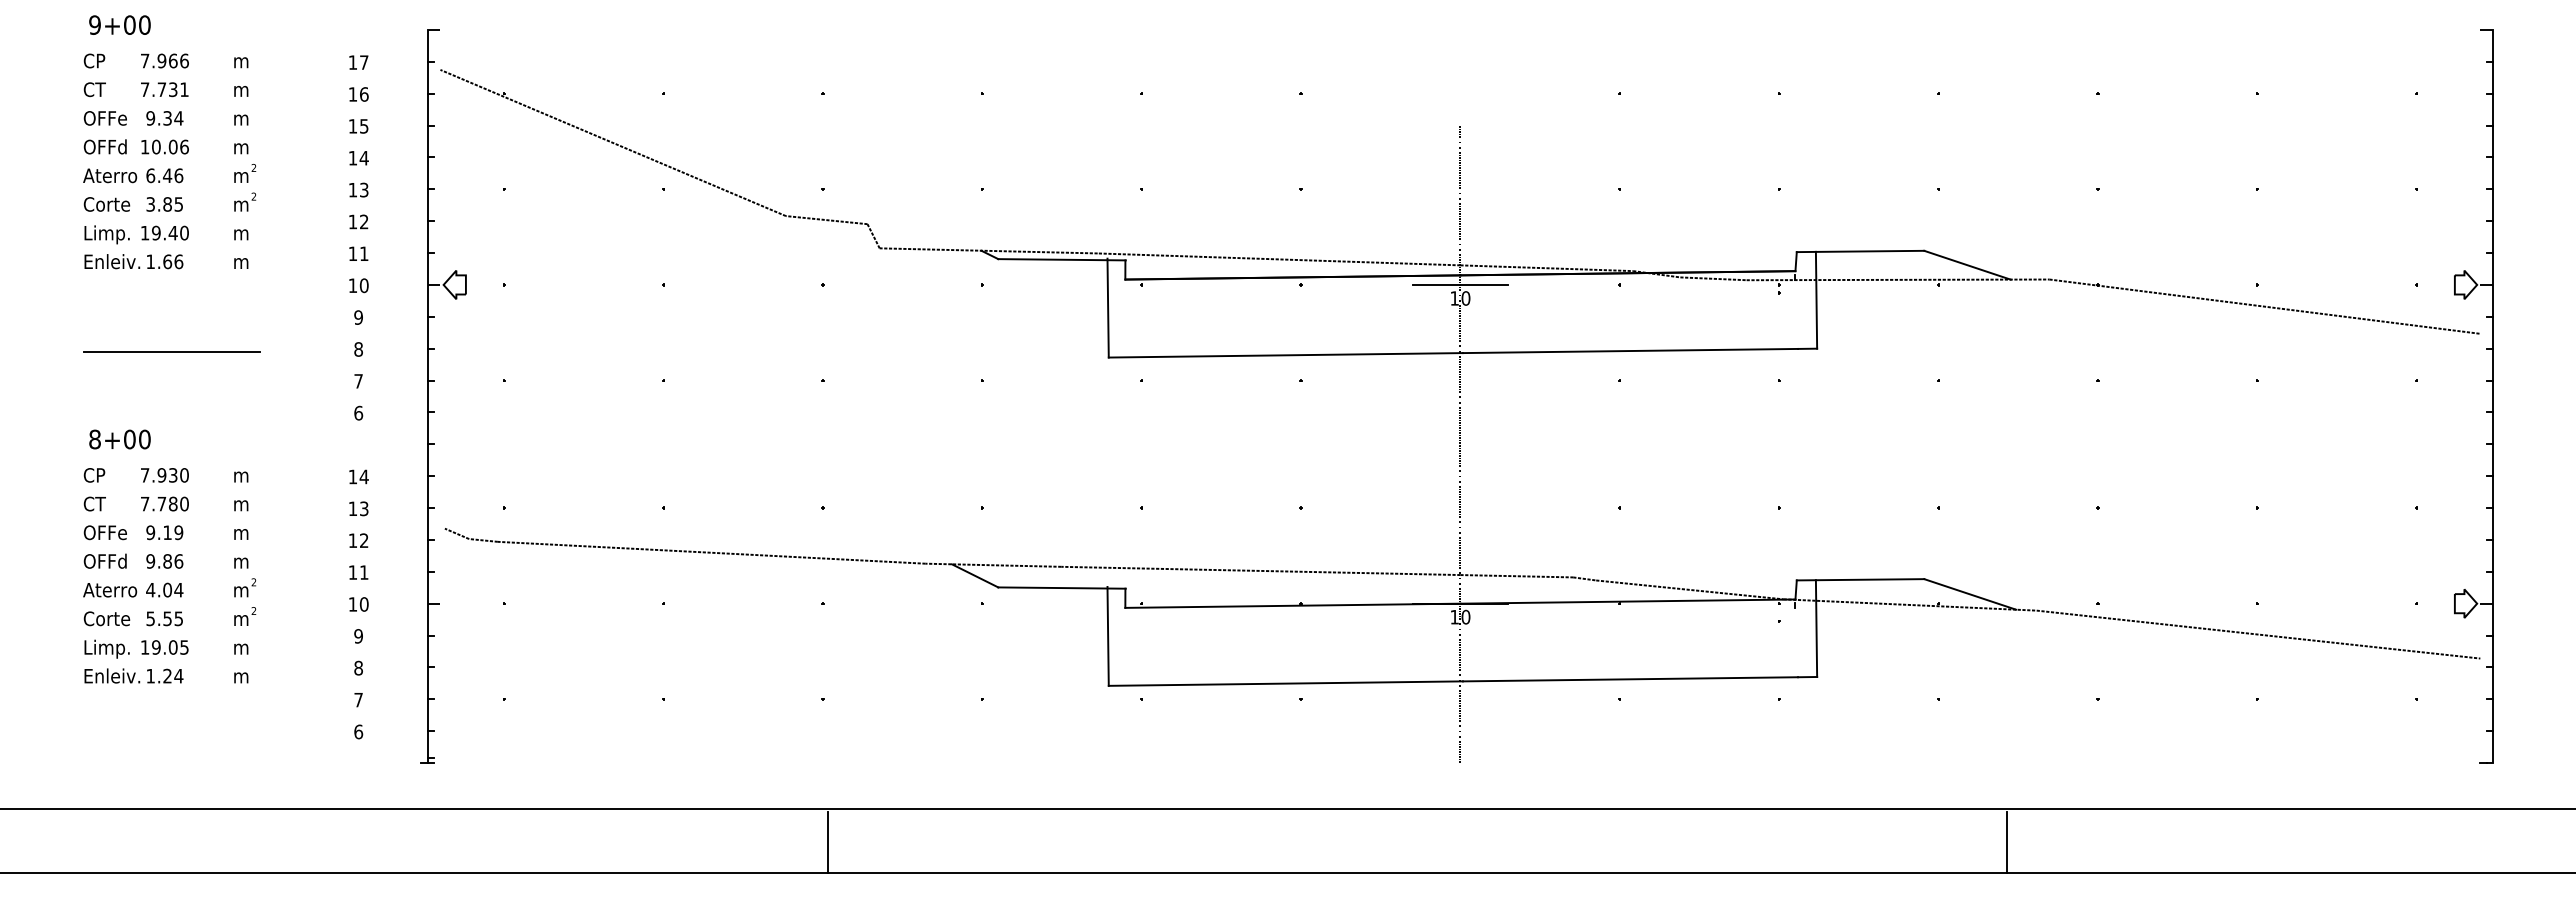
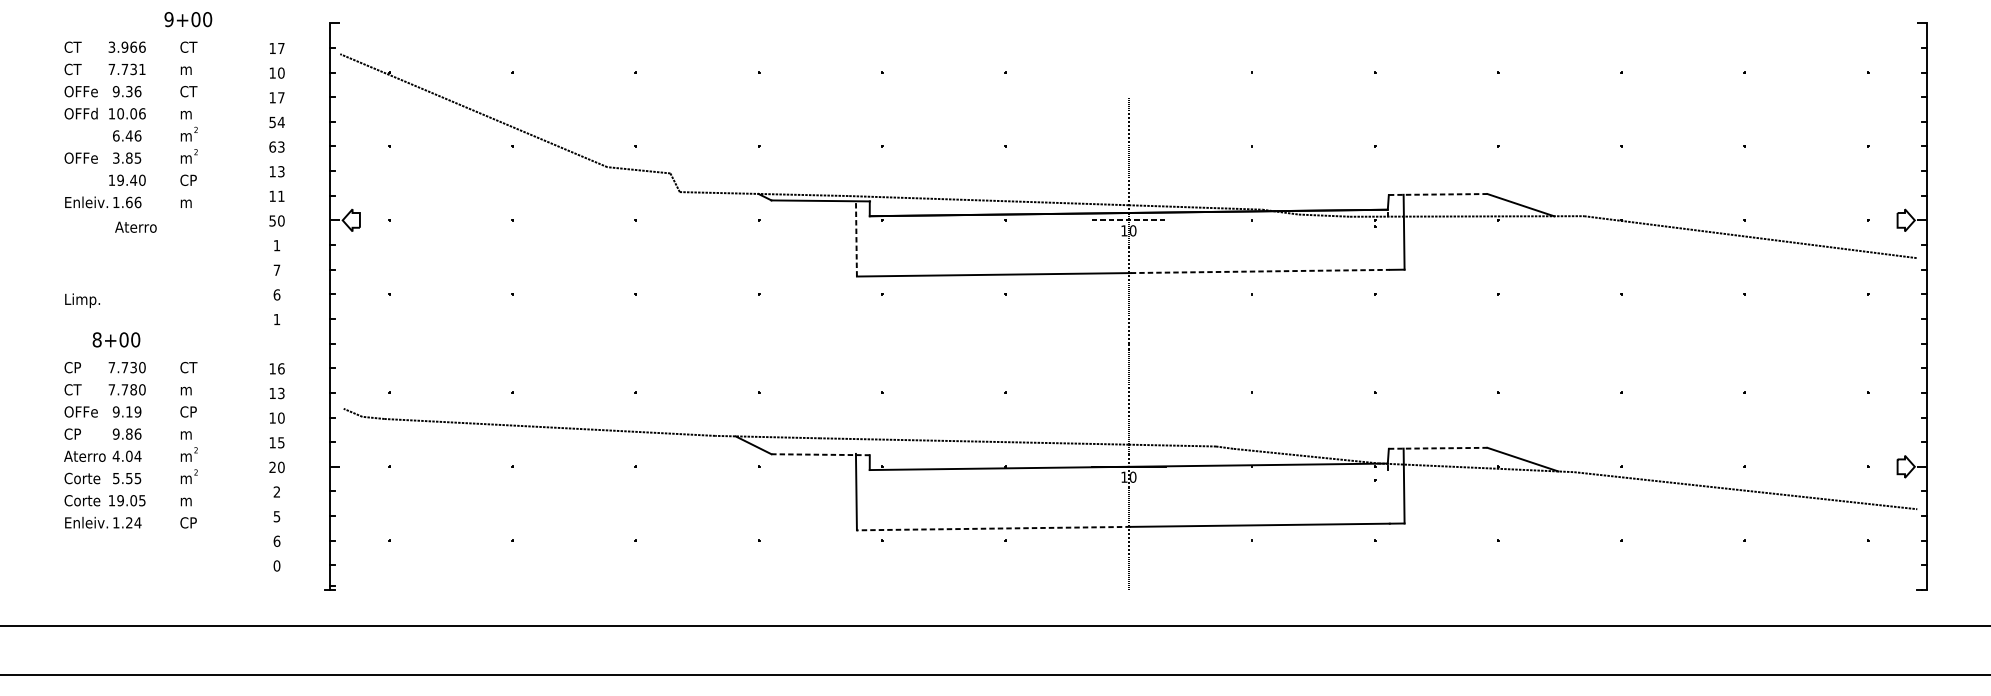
text: (119, 24) -> (187, 19), moved
text: (100, 60) -> (77, 46), CP -> CT
text: (144, 60) -> (111, 46), 7.966 -> 3.966
text: (244, 60) -> (188, 46), m -> CT
text: (364, 94) -> (281, 73), 16 -> 10
text: (178, 118) -> (137, 91), 9.34 -> 9.36
text: (244, 118) -> (188, 91), m -> CT
text: (364, 126) -> (281, 97), 15 -> 17
text: (352, 158) -> (272, 122), 14 -> 54
text: (110, 175) -> (136, 227), moved
text: (352, 189) -> (272, 146), 13 -> 63
text: (110, 204) -> (85, 158), Corte -> OFFe
text: (364, 222) -> (281, 172), 12 -> 13
text: (243, 232) -> (187, 179), m -> CP
text: (106, 234) -> (82, 300), moved
line: (1860, 251) -> (1438, 194), solid -> dashed
line: (1460, 284) -> (1128, 220), solid -> dashed
text: (352, 285) -> (272, 220), 10 -> 50
line: (1108, 307) -> (856, 237), solid -> dashed
text: (358, 317) -> (276, 245), 9 -> 1
text: (358, 349) -> (276, 270), 8 -> 7
line: (171, 351) -> (132, 271), removed
line: (1630, 351) -> (1260, 271), solid -> dashed
text: (358, 381) -> (276, 295), 7 -> 6
text: (358, 412) -> (276, 319), 6 -> 1
text: (119, 439) -> (116, 339), moved
text: (161, 475) -> (124, 367), 7.930 -> 7.730
text: (244, 475) -> (188, 367), m -> CT
text: (363, 476) -> (280, 368), 14 -> 16
text: (243, 532) -> (187, 411), m -> CP
text: (363, 540) -> (280, 417), 12 -> 10
text: (108, 560) -> (83, 433), OFFd -> CP
text: (364, 572) -> (281, 442), 11 -> 15
line: (1860, 579) -> (1438, 448), solid -> dashed
line: (1062, 588) -> (821, 455), solid -> dashed
text: (352, 604) -> (272, 467), 10 -> 20
text: (358, 636) -> (276, 492), 9 -> 2
text: (106, 648) -> (82, 501), Limp. -> Corte
text: (358, 667) -> (276, 516), 8 -> 5
text: (243, 675) -> (187, 522), m -> CP
line: (1285, 683) -> (993, 528), solid -> dashed
text: (358, 699) -> (276, 540), 7 -> 6
text: (358, 731) -> (276, 565), 6 -> 0
line: (827, 842) -> (639, 651), removed
line: (2006, 842) -> (1550, 651), removed

